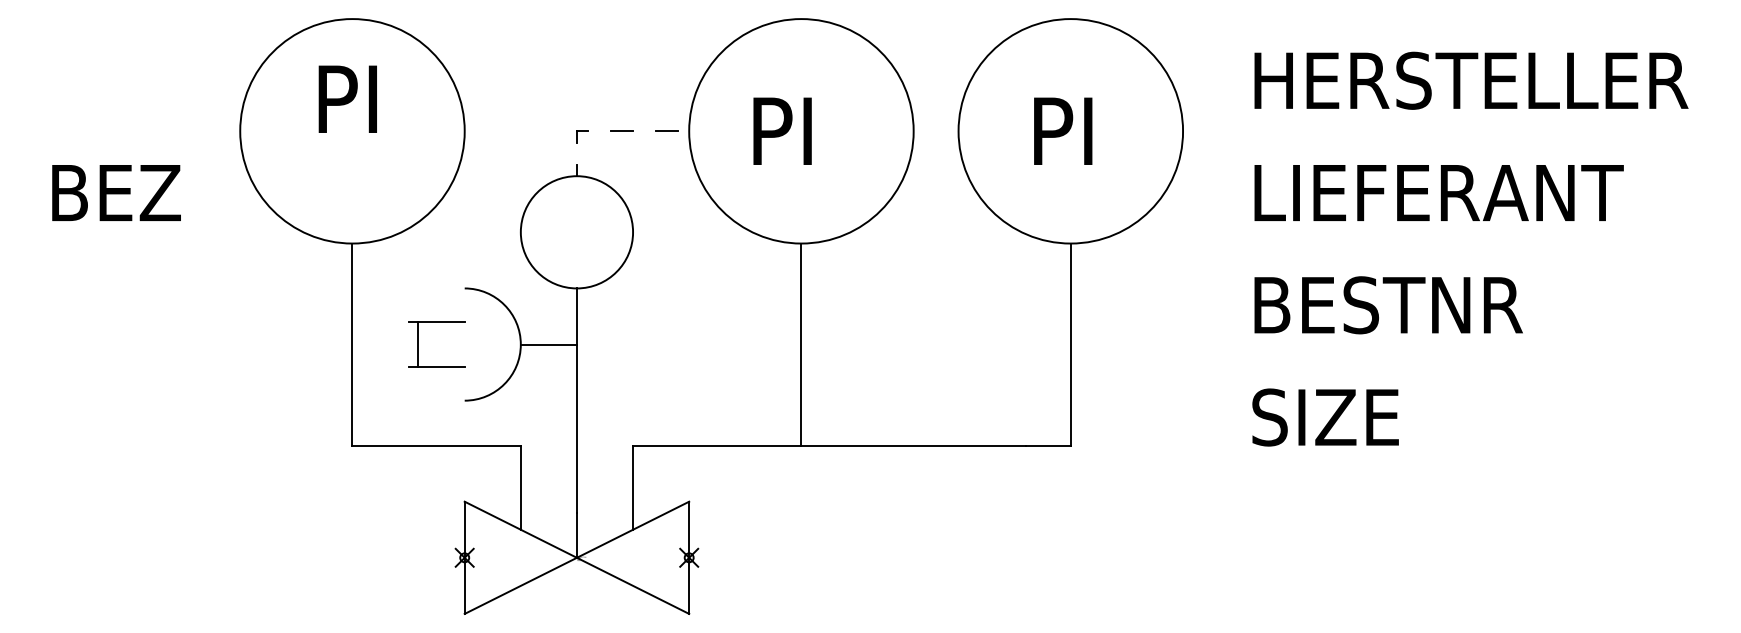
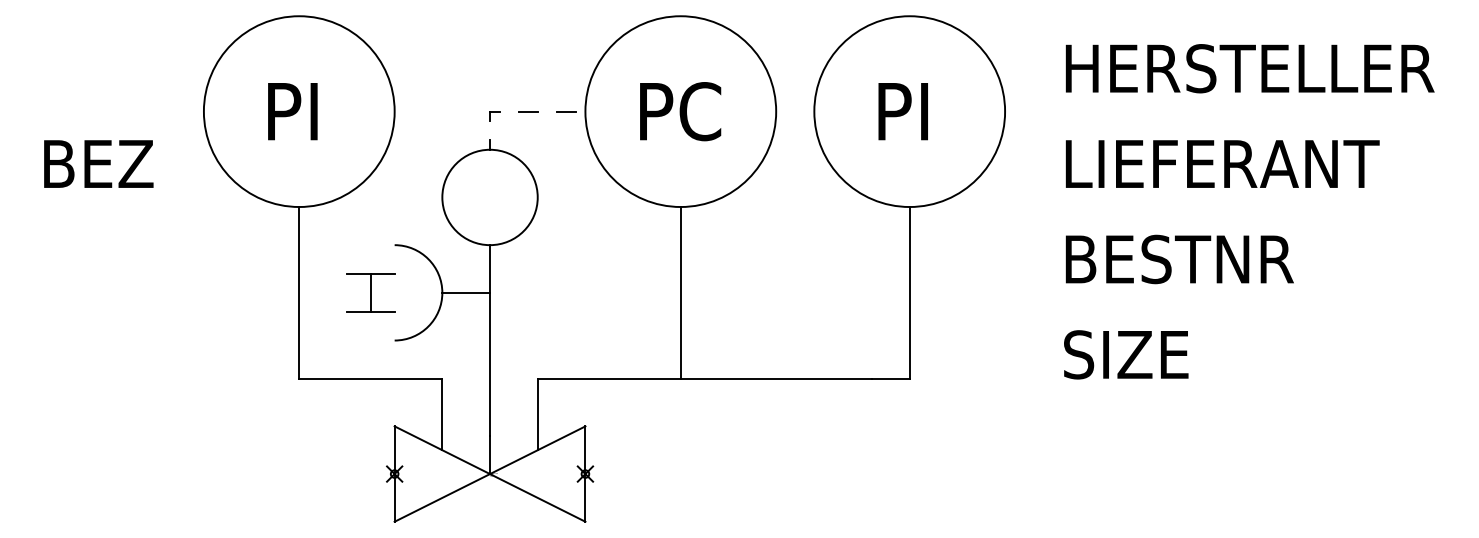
text: (347, 98) -> (292, 110), moved
text: (824, 131) -> (700, 111), PI -> PC
line: (417, 344) -> (370, 292), moved

